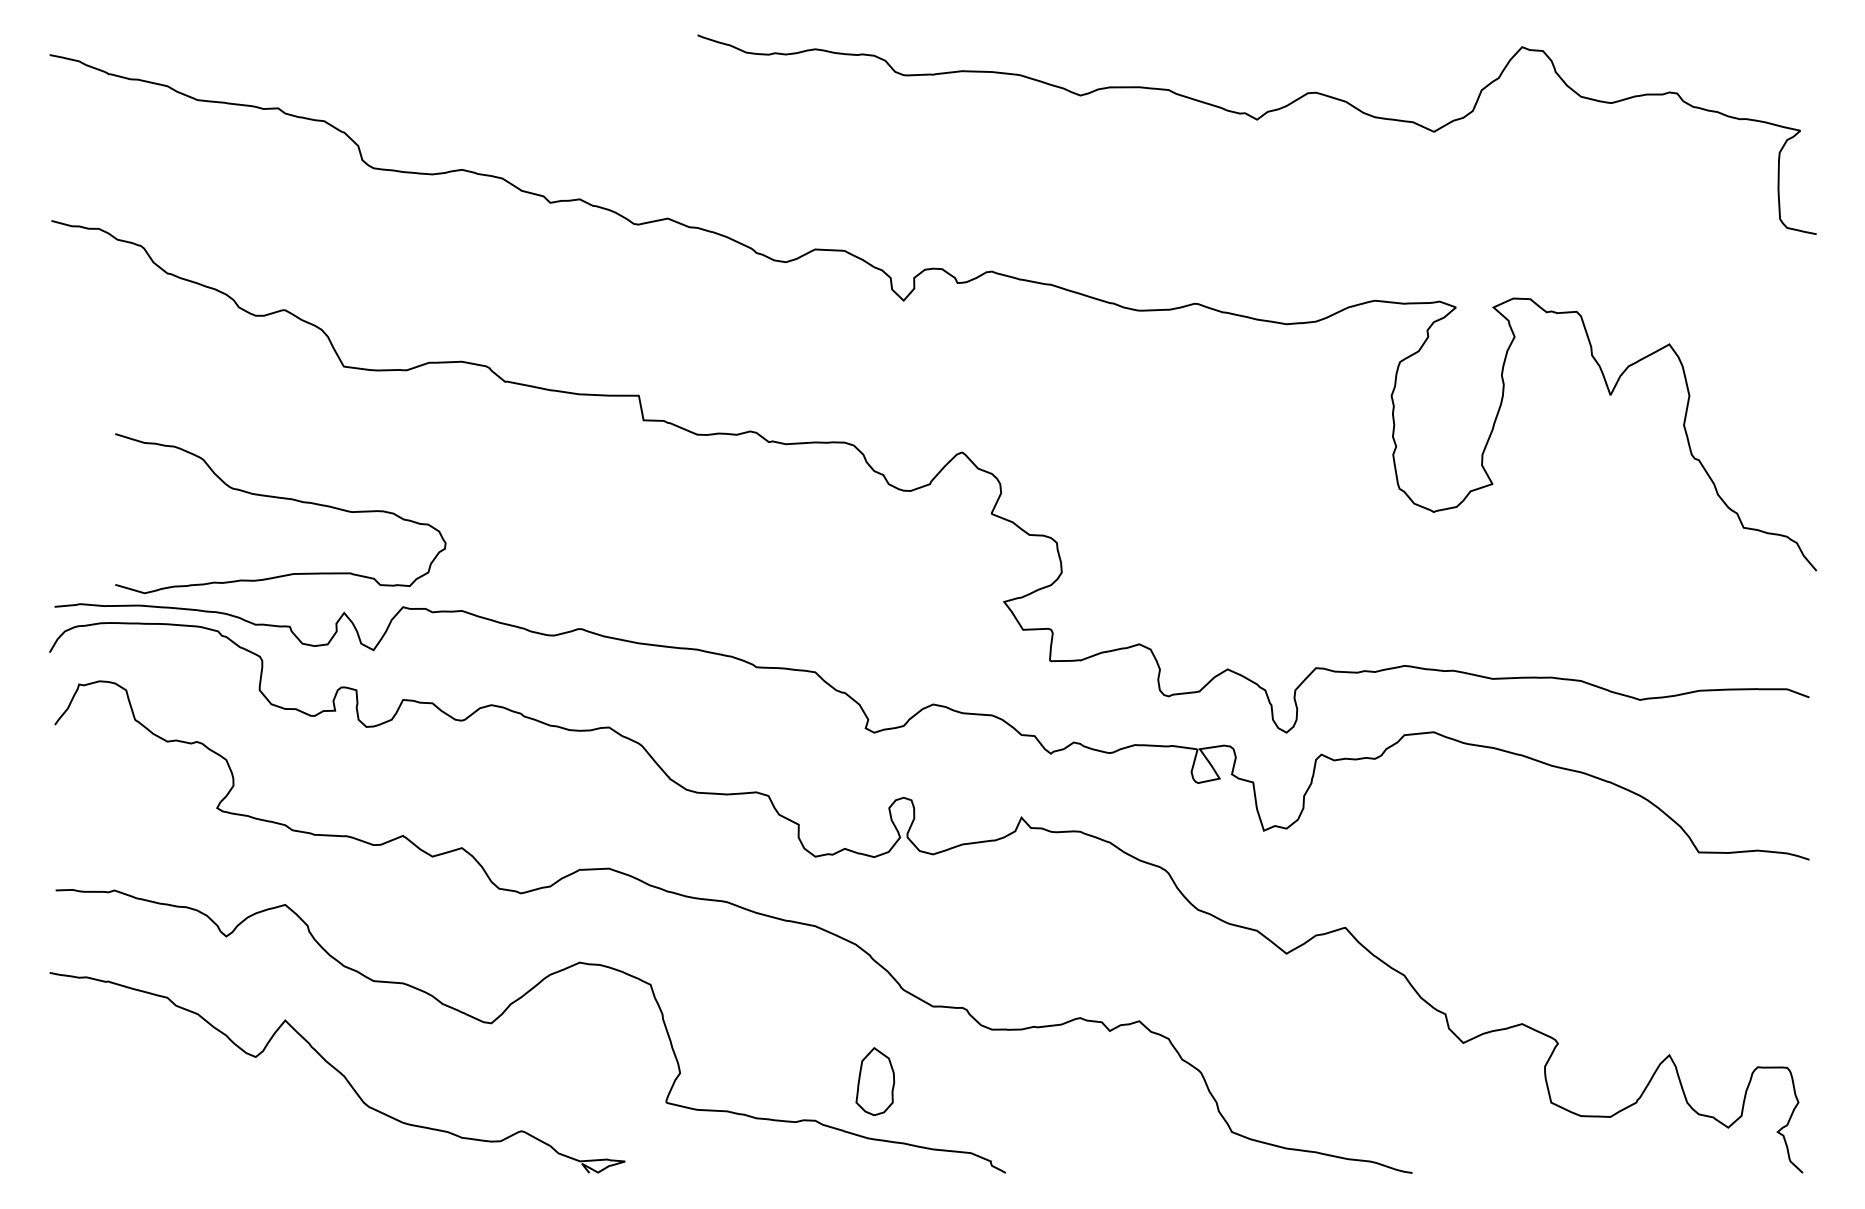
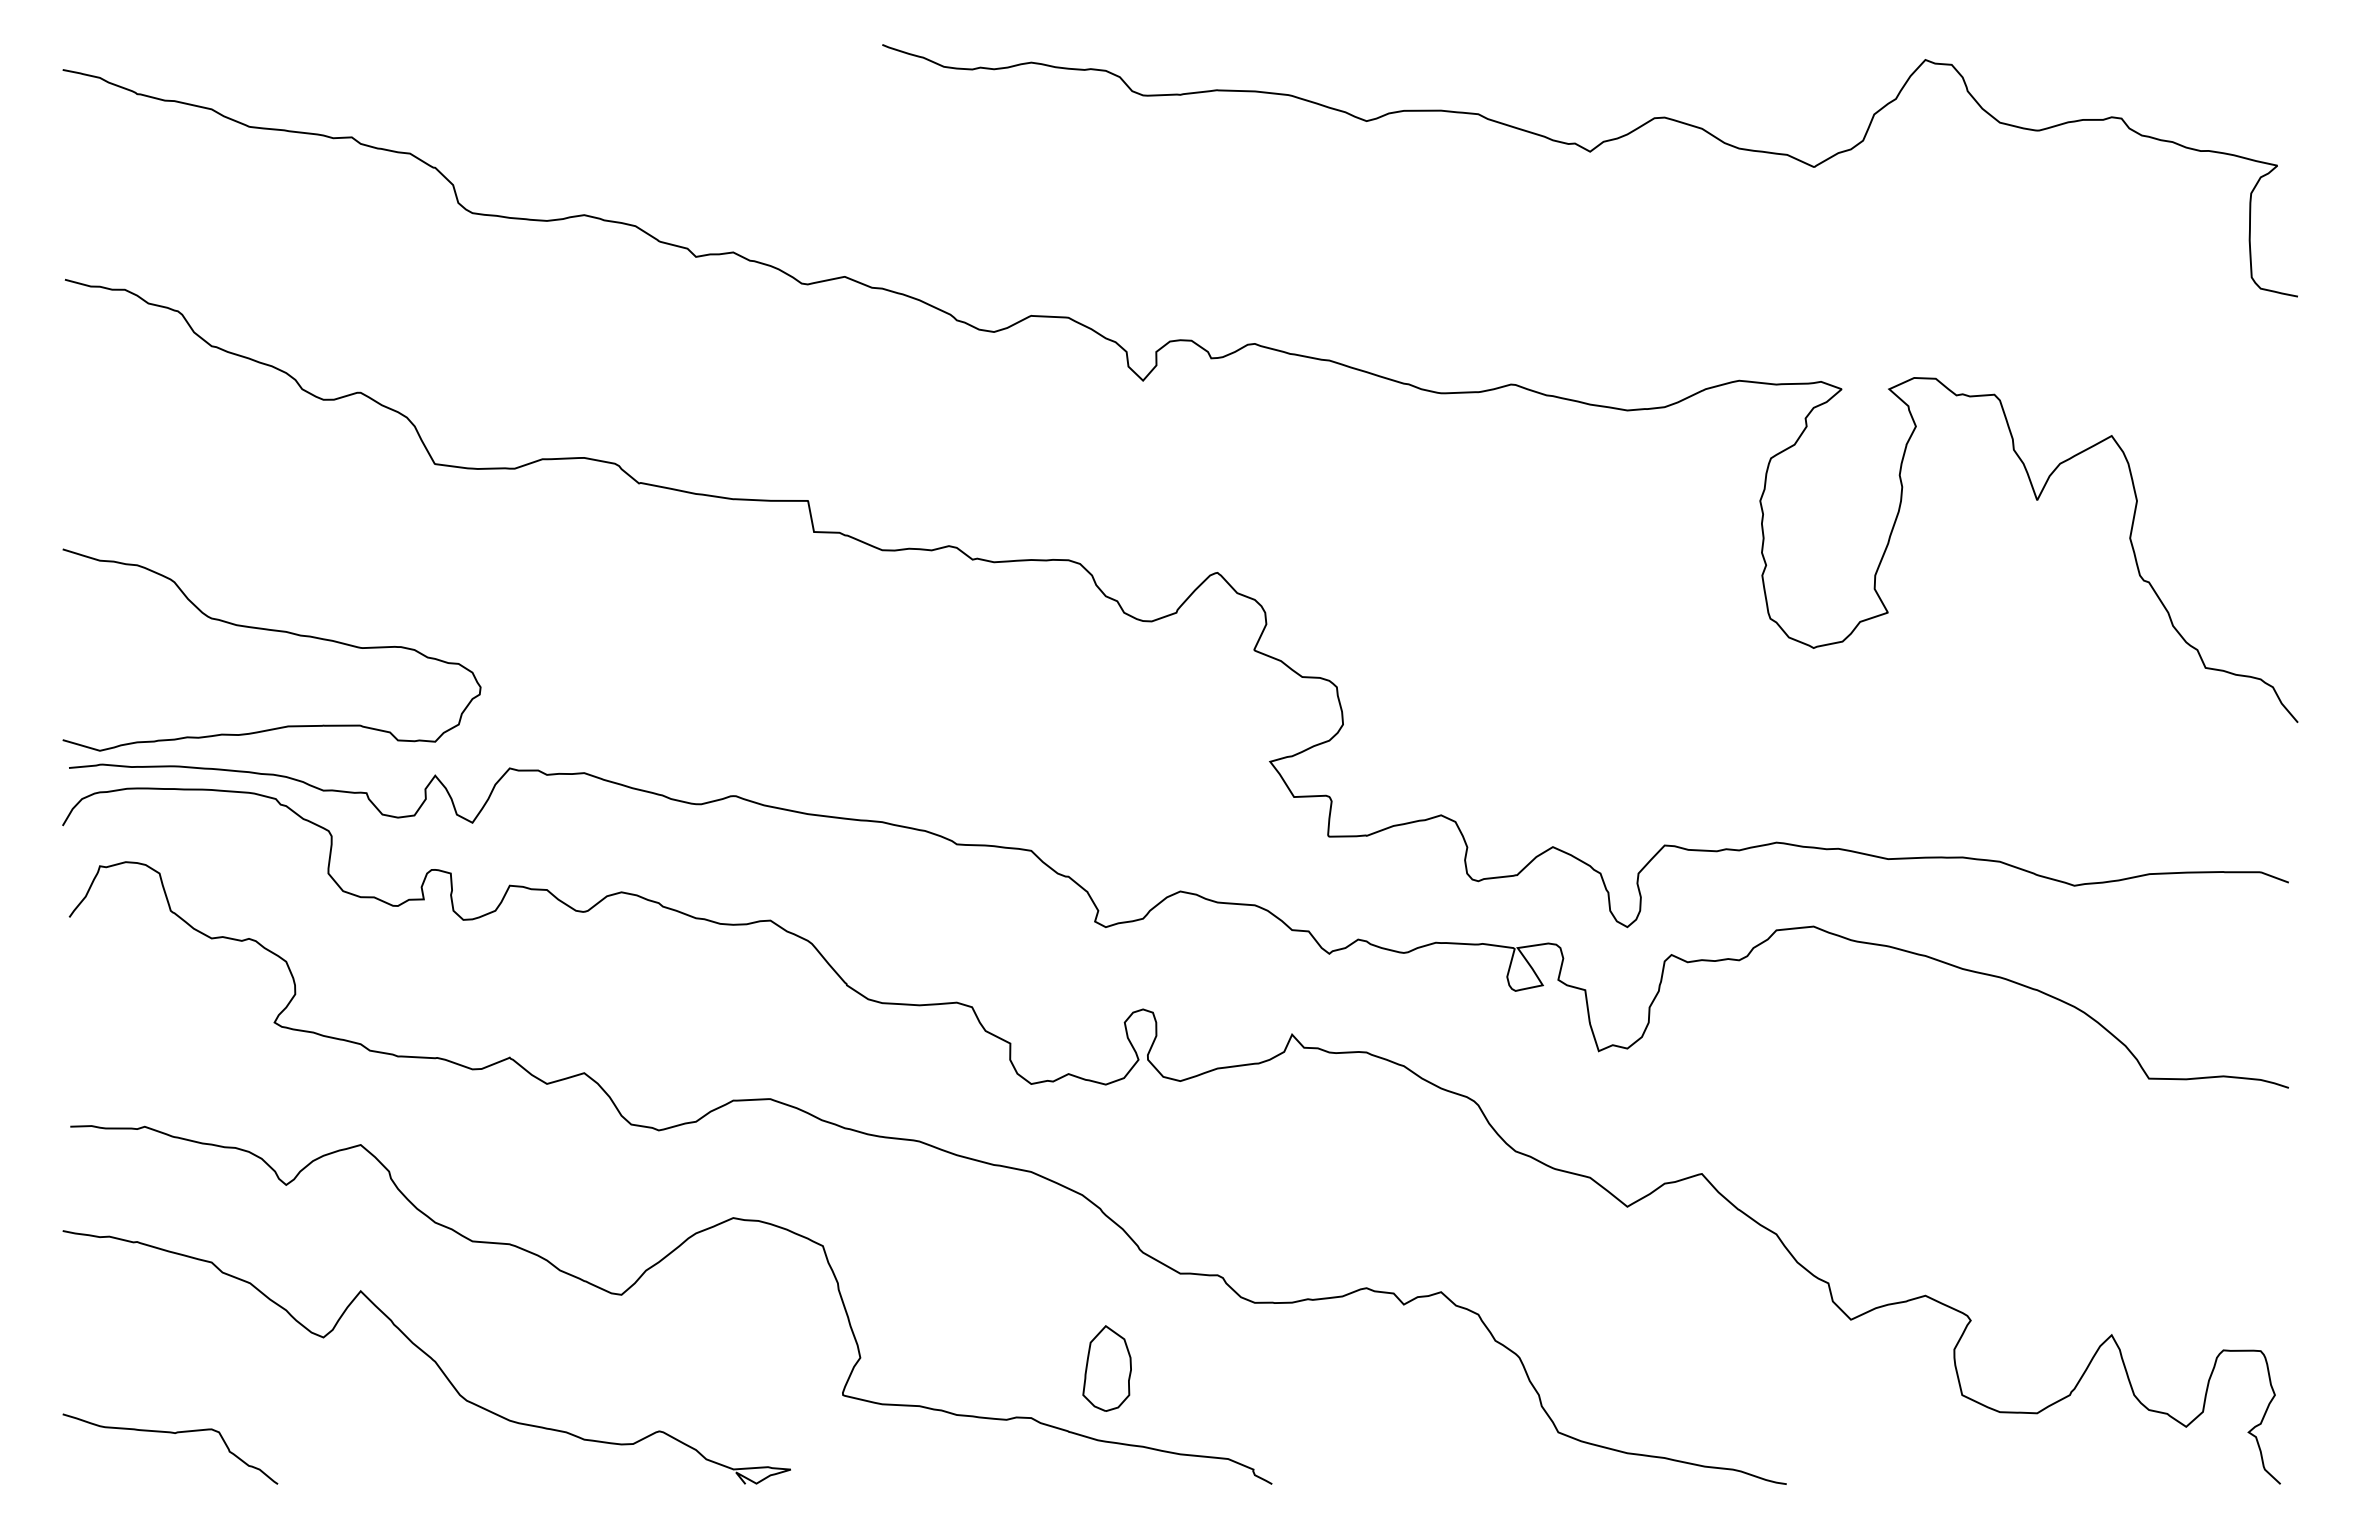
curve: (281, 498) -> (272, 631), moved
curve: (134, 1132) -> (170, 1433), added

